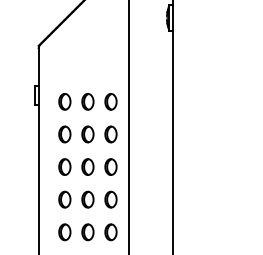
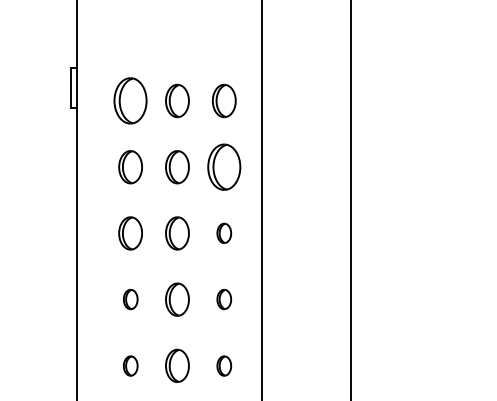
part: (64, 101) -> (129, 100), size x1.4
part: (110, 134) -> (223, 167), size x1.4
part: (110, 166) -> (223, 232), size x0.6
part: (64, 199) -> (129, 299), size x0.6
part: (110, 199) -> (223, 299), size x0.6
part: (64, 232) -> (129, 366), size x0.6
part: (110, 232) -> (223, 366), size x0.6

